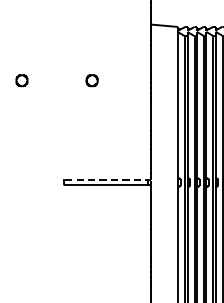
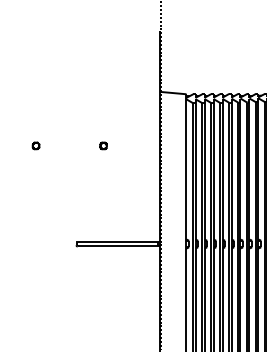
part: (21, 80) -> (35, 145), size x0.62
part: (91, 80) -> (103, 145), size x0.62
line: (108, 179) -> (119, 241), dashed -> solid

